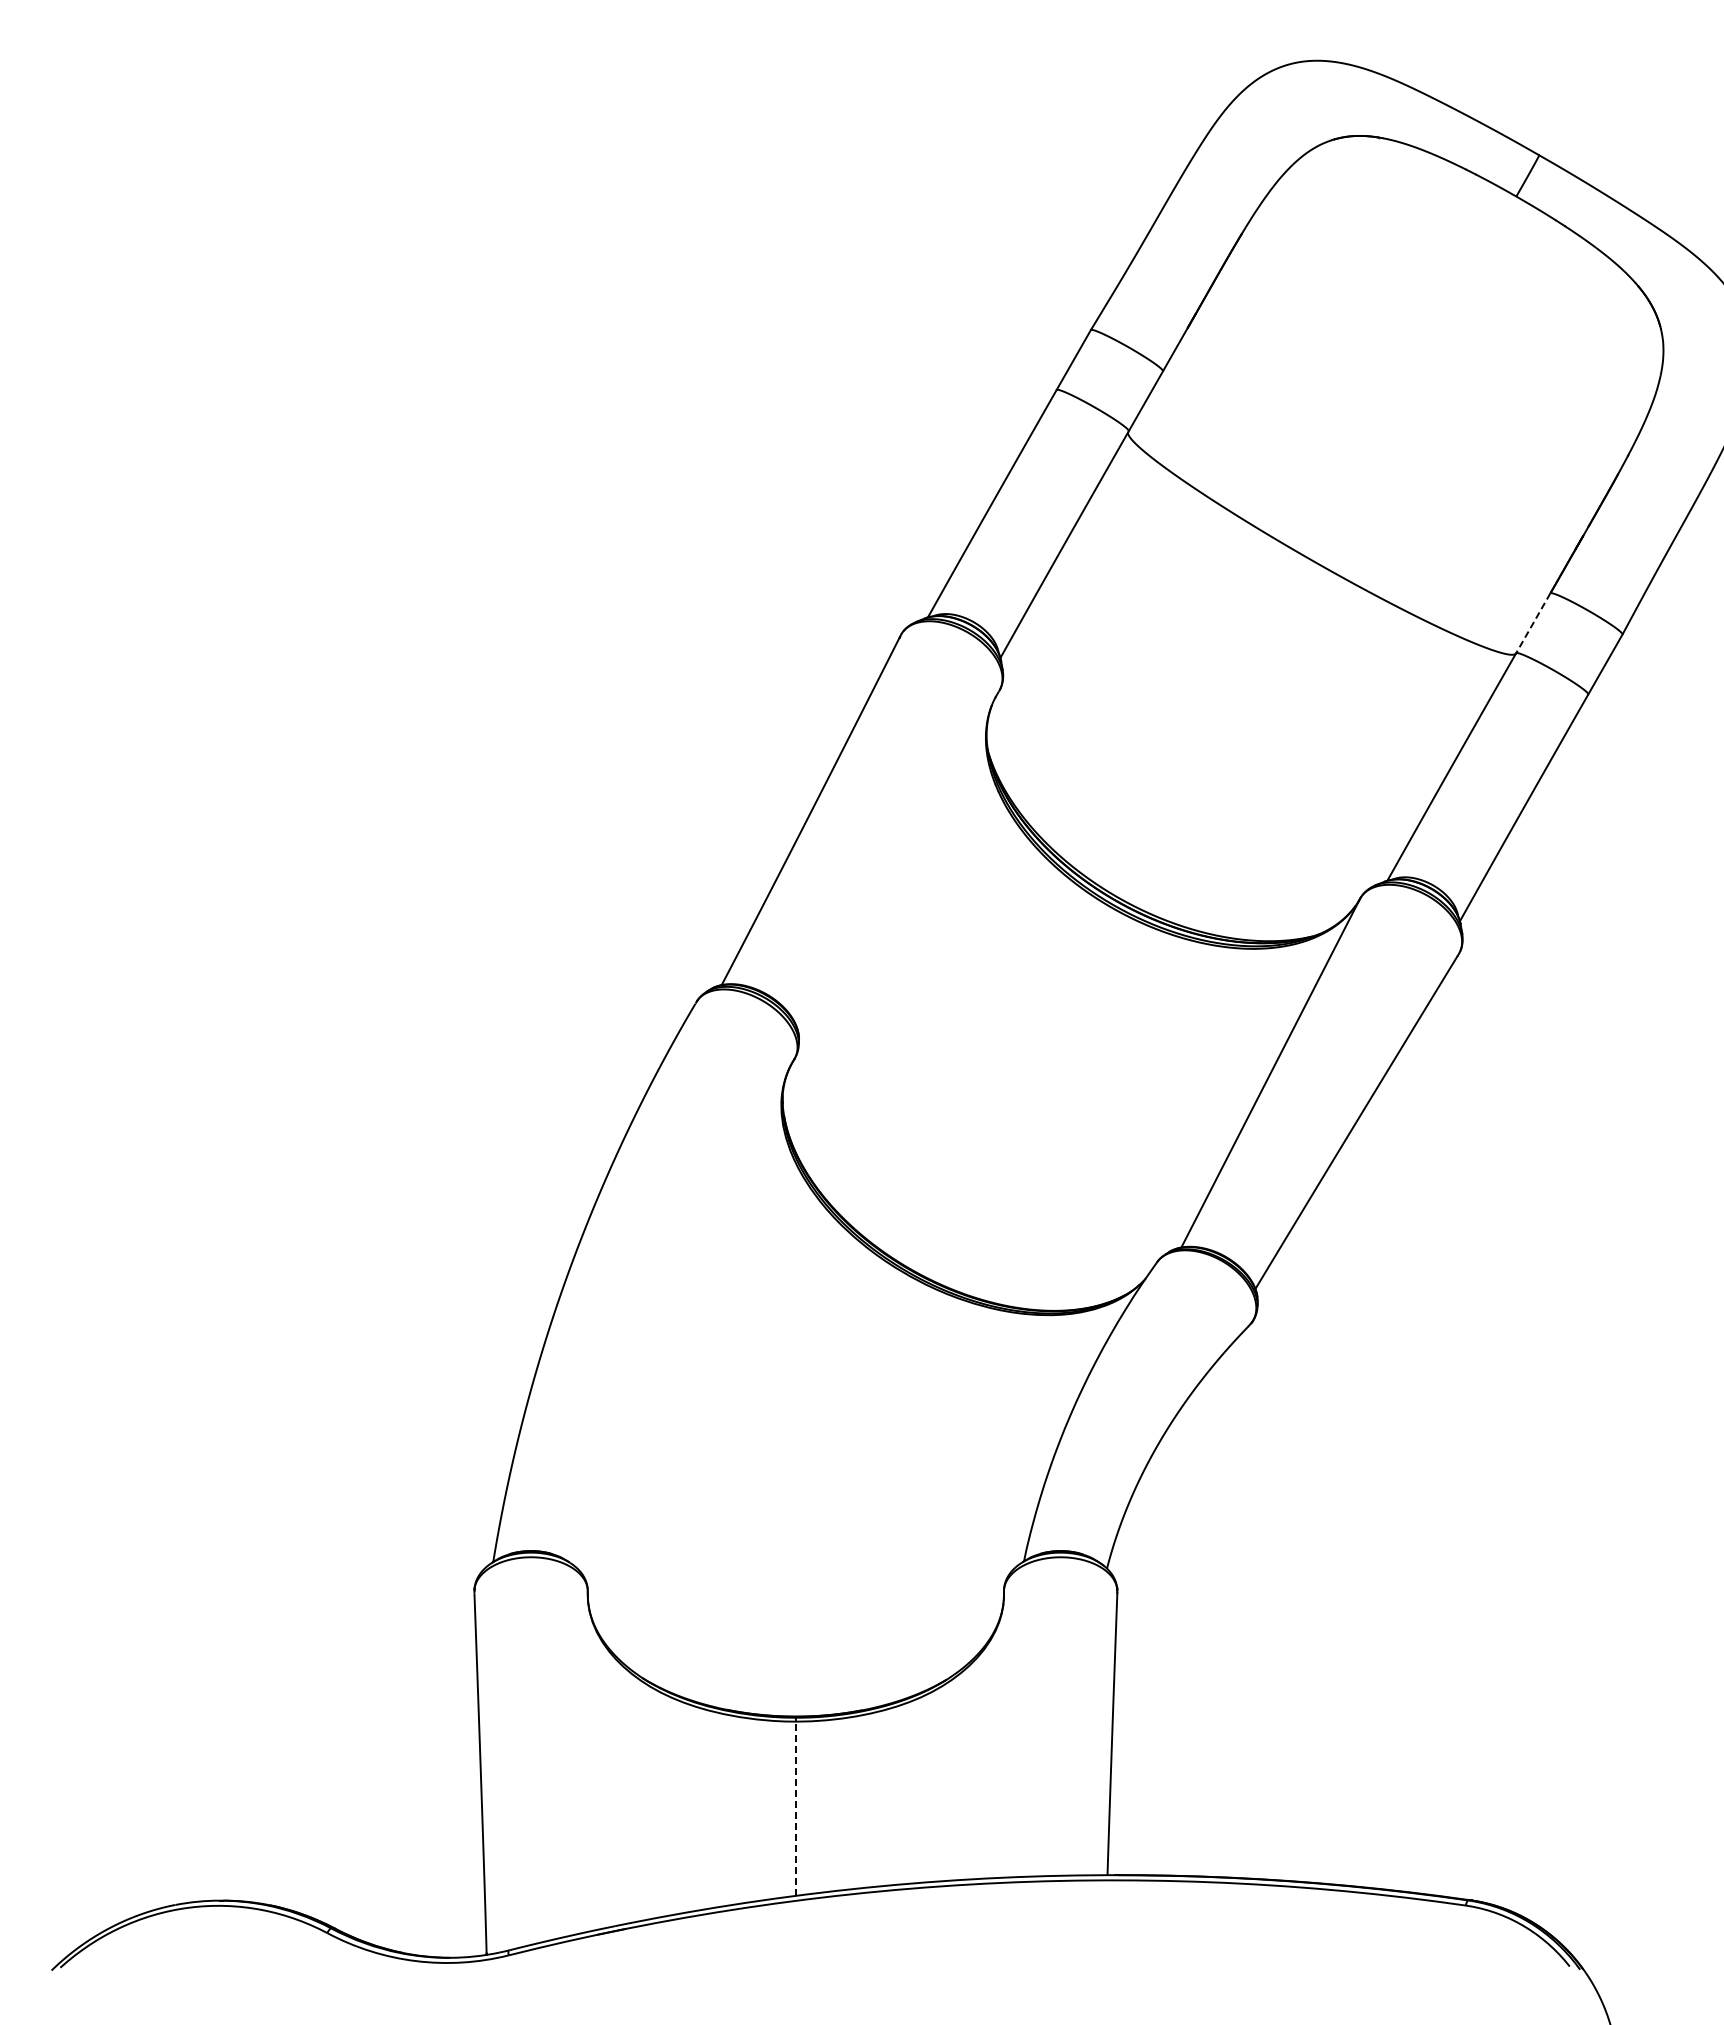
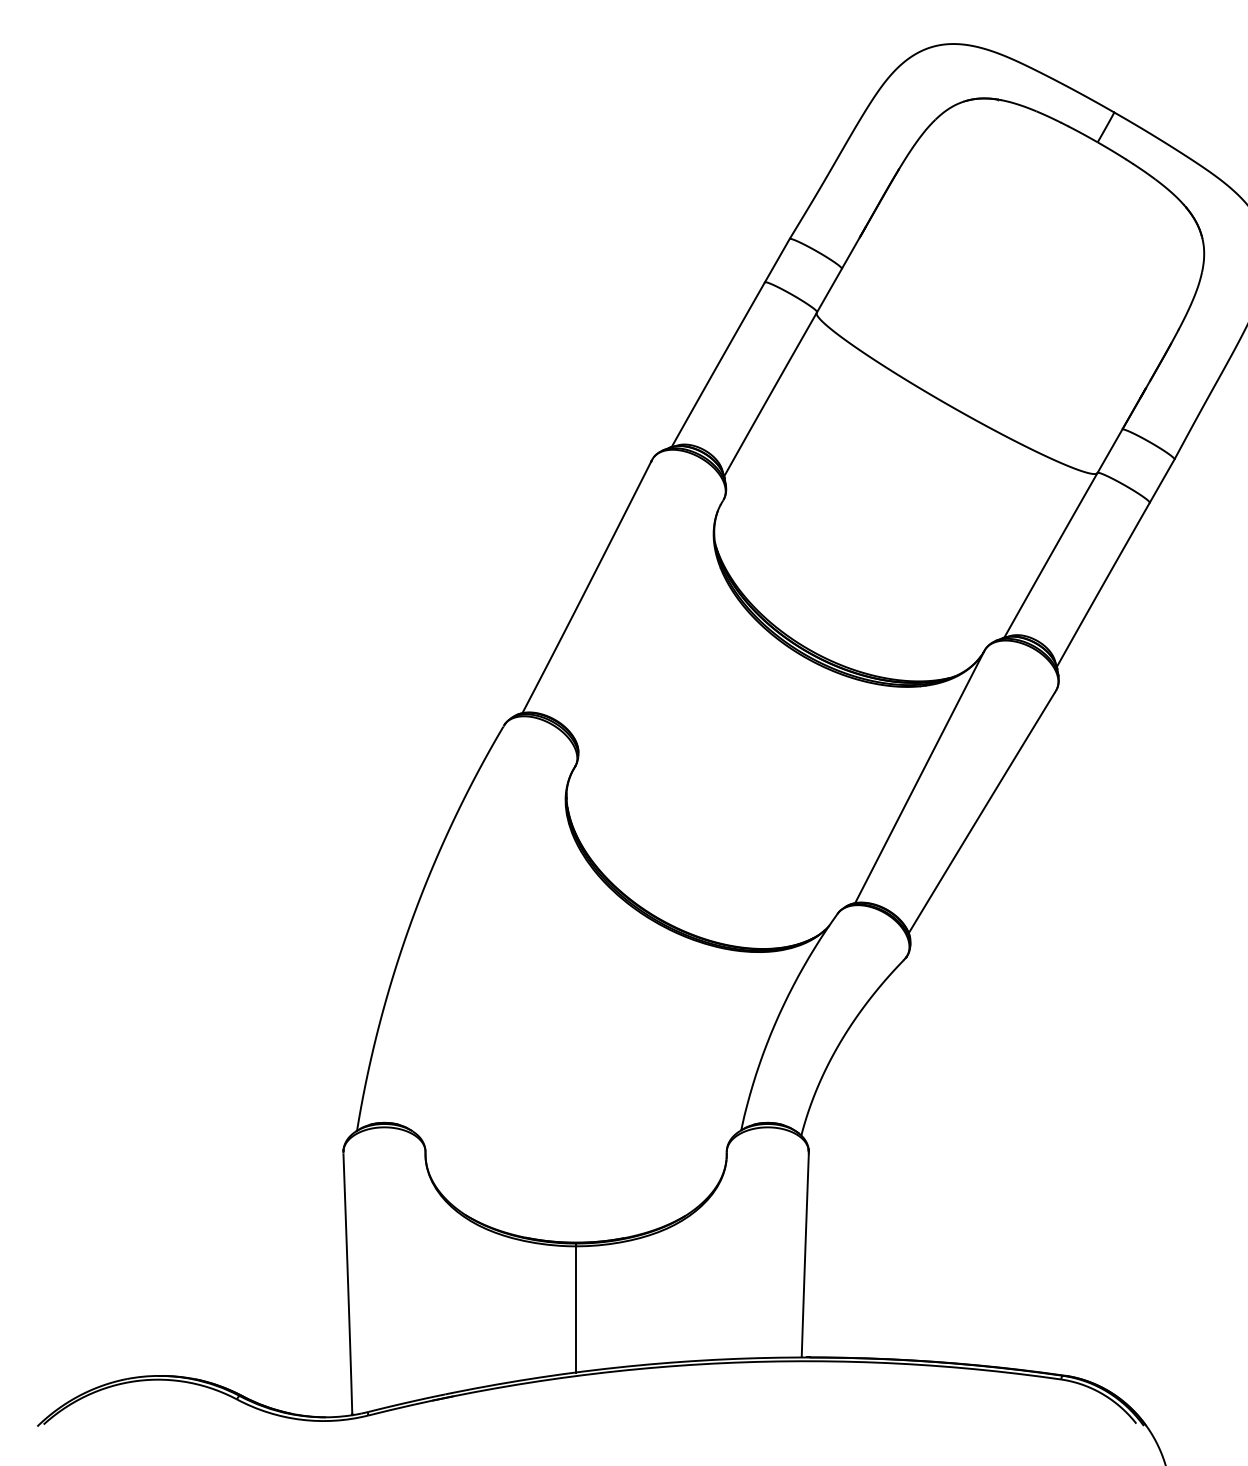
line: (1533, 623) -> (1110, 451), dashed -> solid
line: (795, 1808) -> (575, 1309), dashed -> solid

